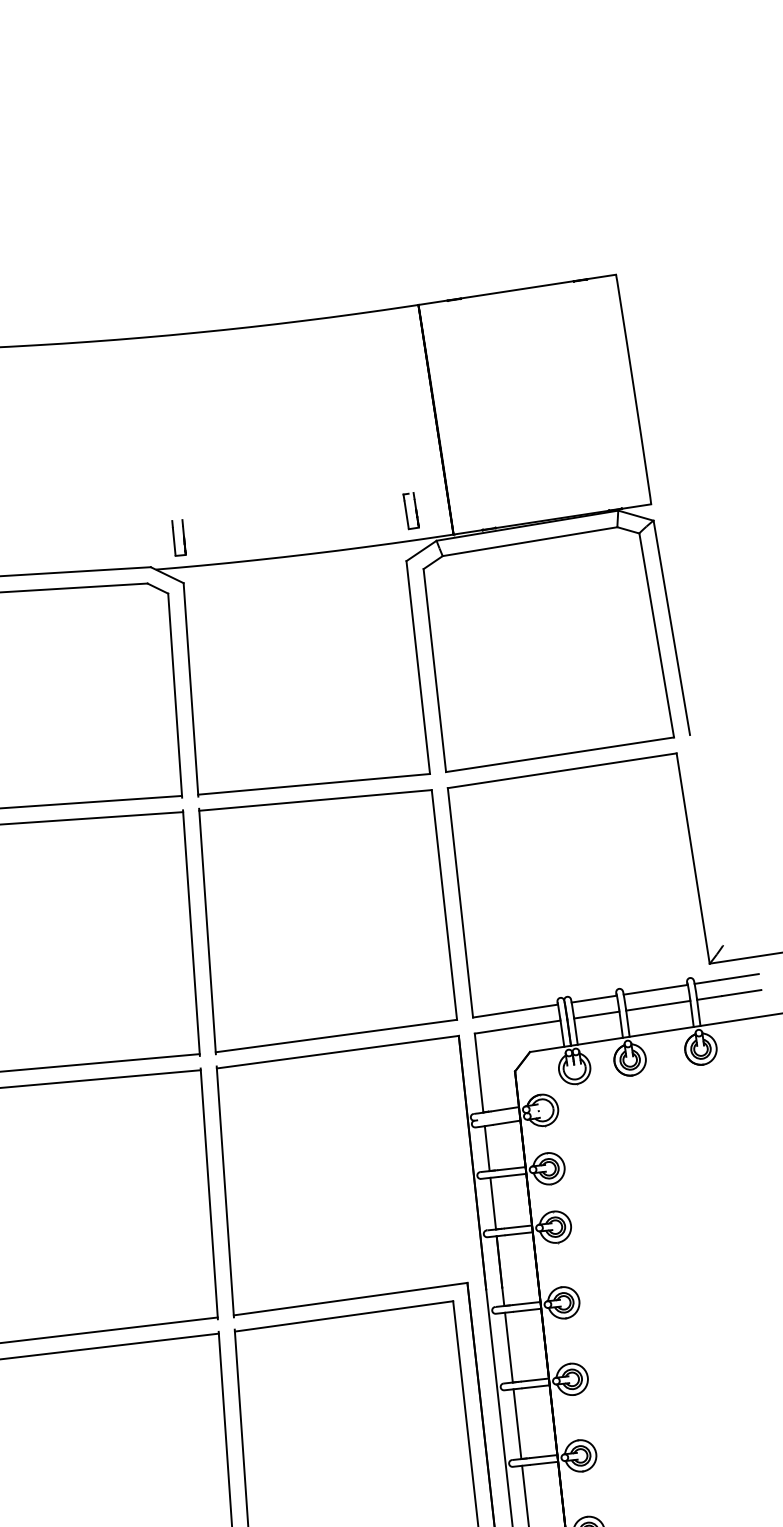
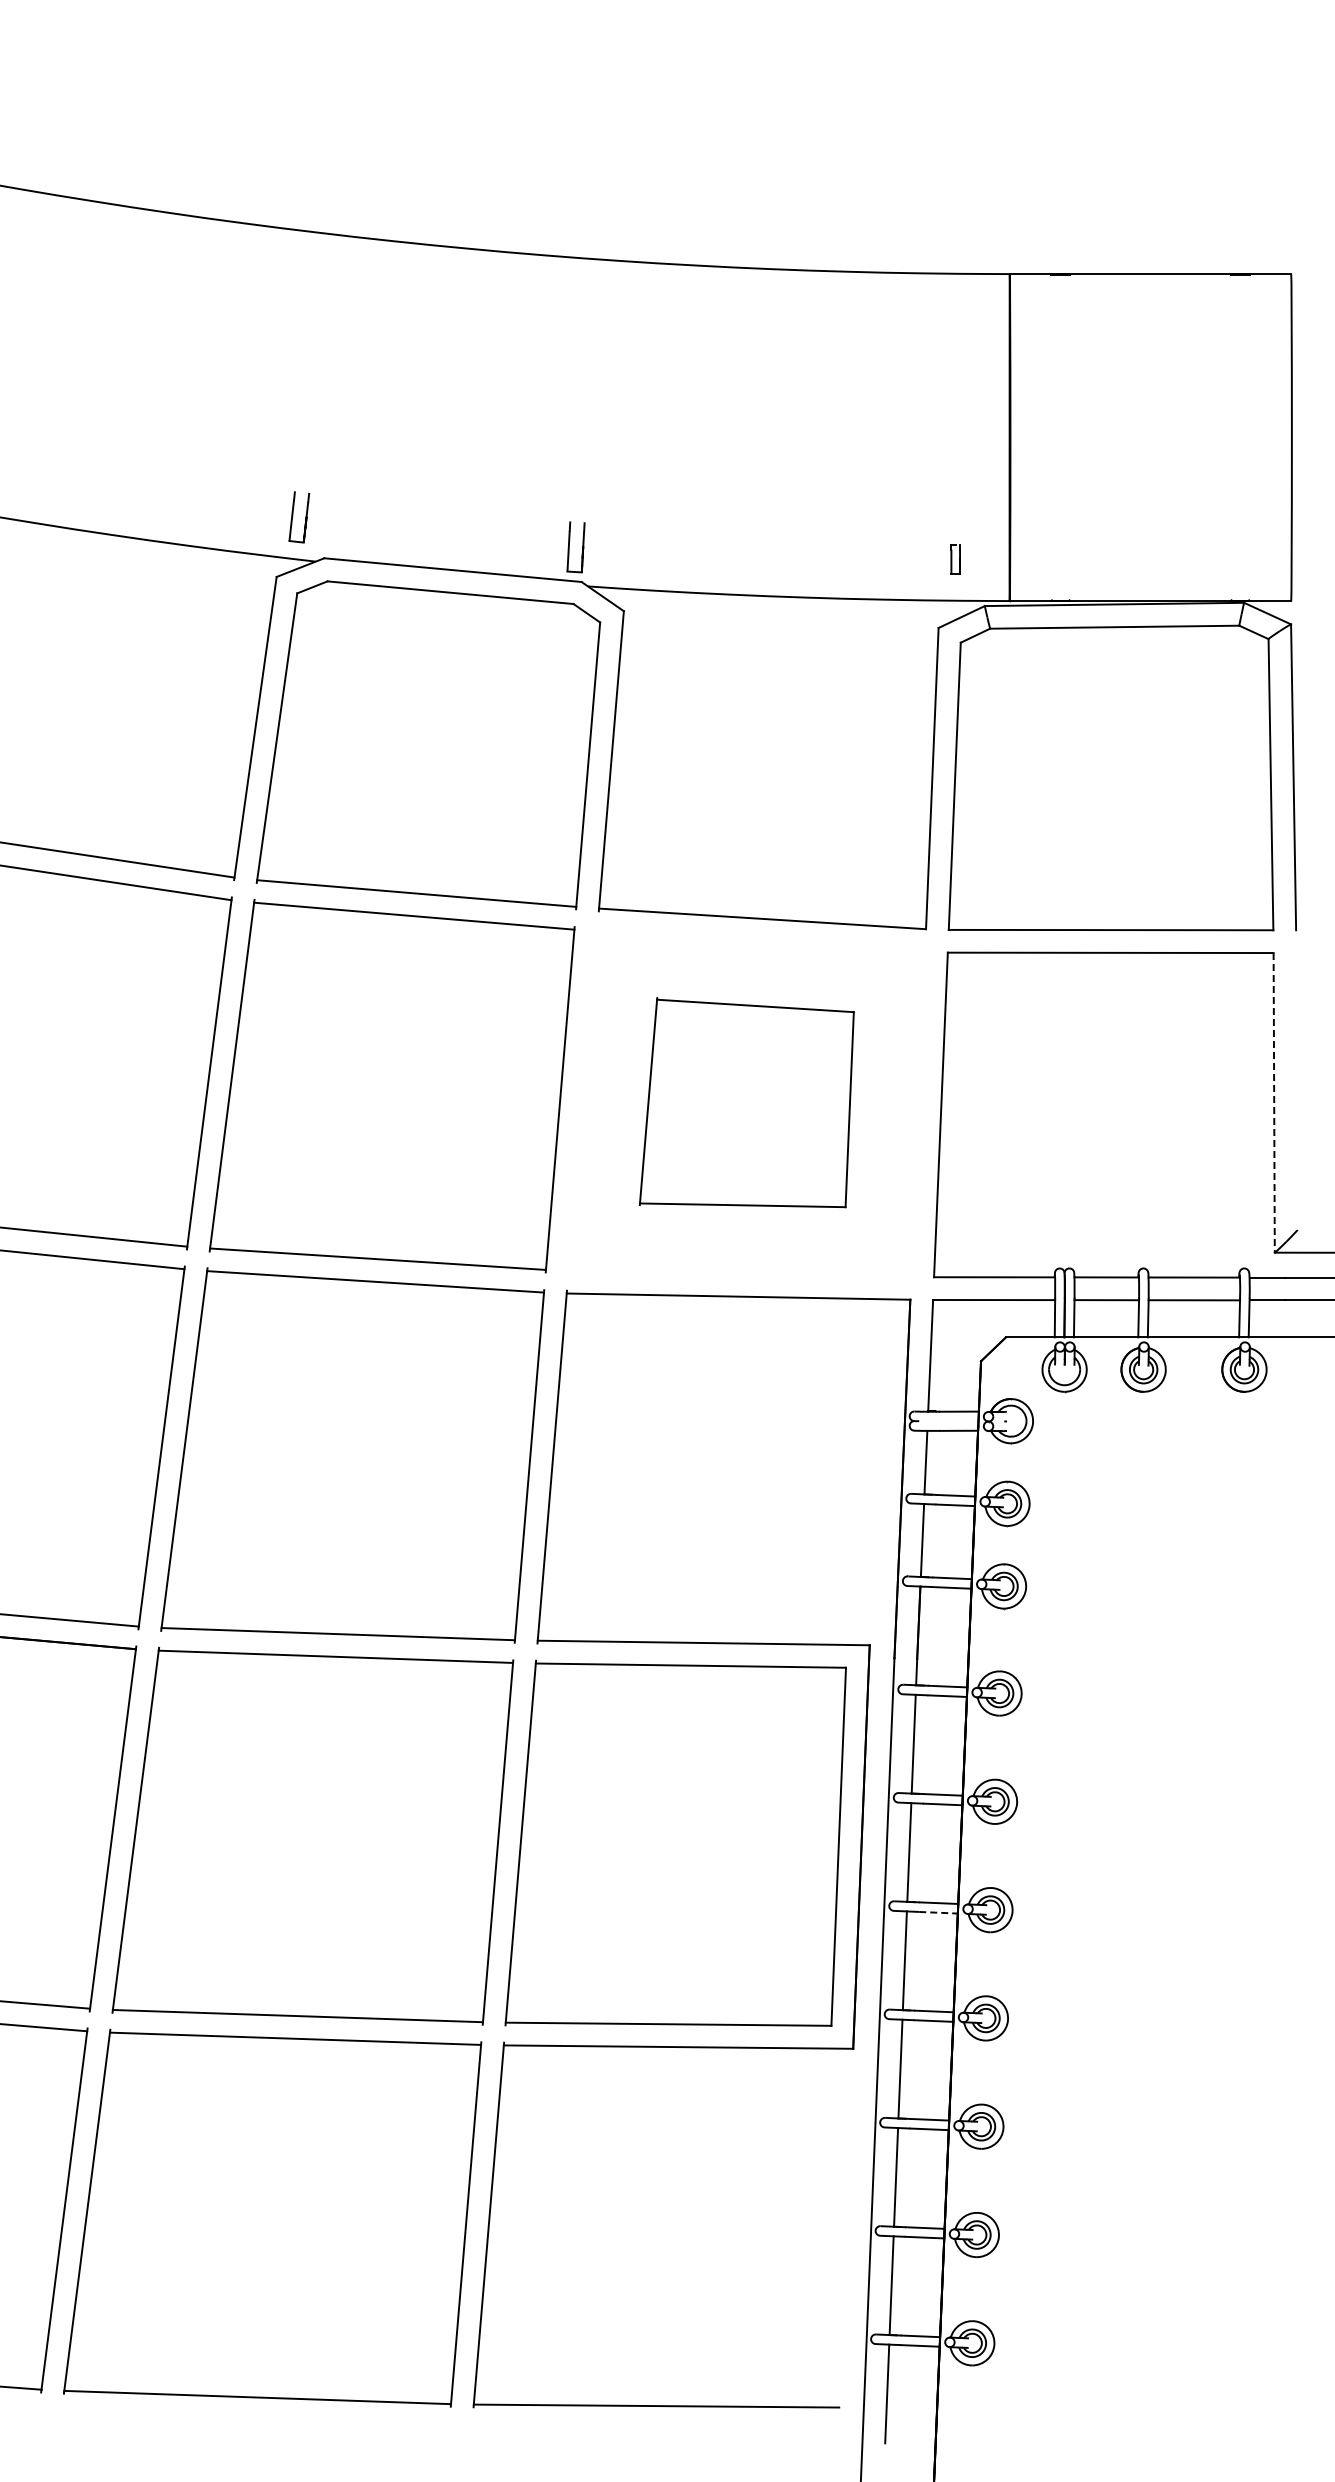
part: (410, 511) -> (955, 559), size x0.6
part: (178, 538) -> (575, 547), moved
line: (693, 858) -> (1274, 1102), solid -> dashed
part: (322, 915) -> (746, 1102), size x0.6
line: (545, 1463) -> (939, 1912), solid -> dashed

